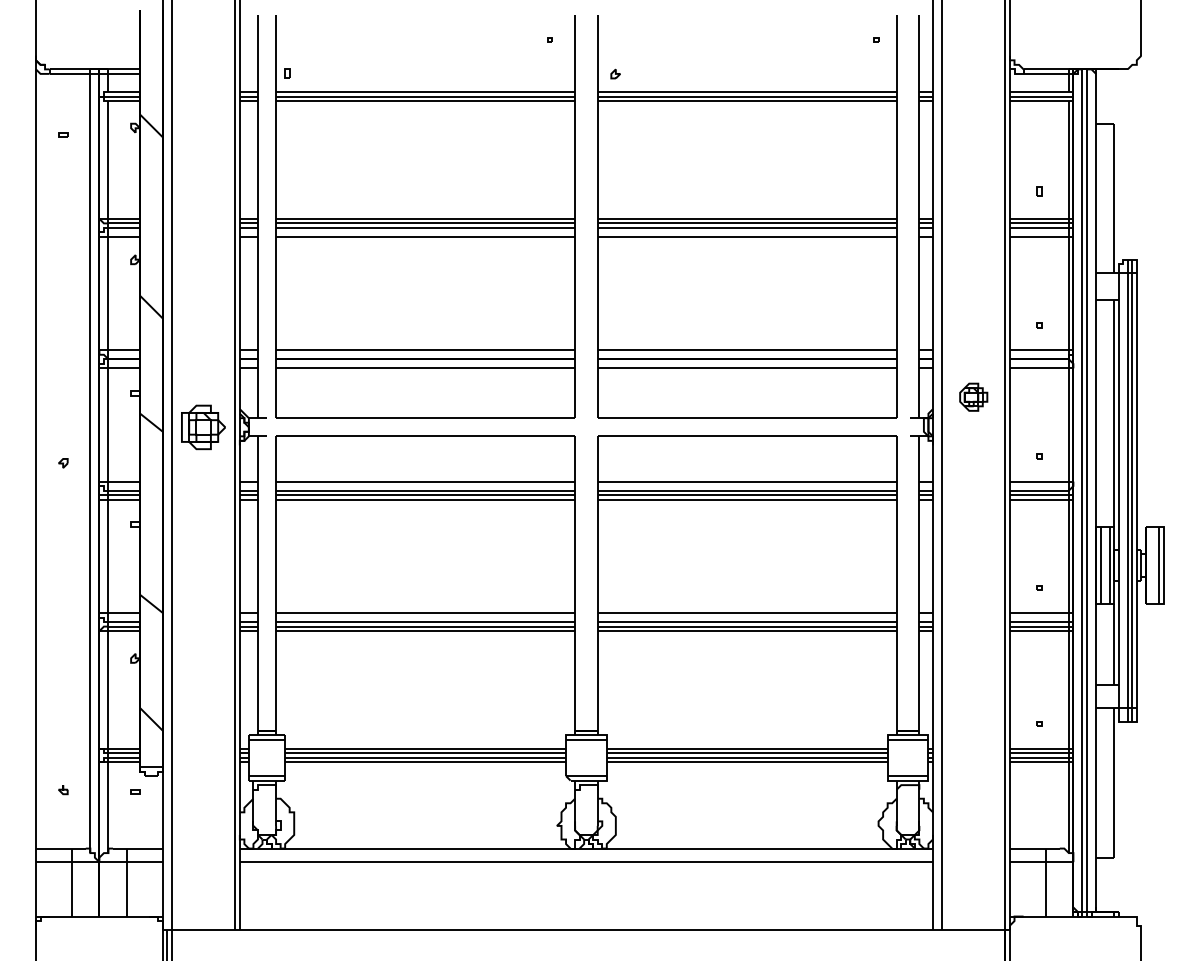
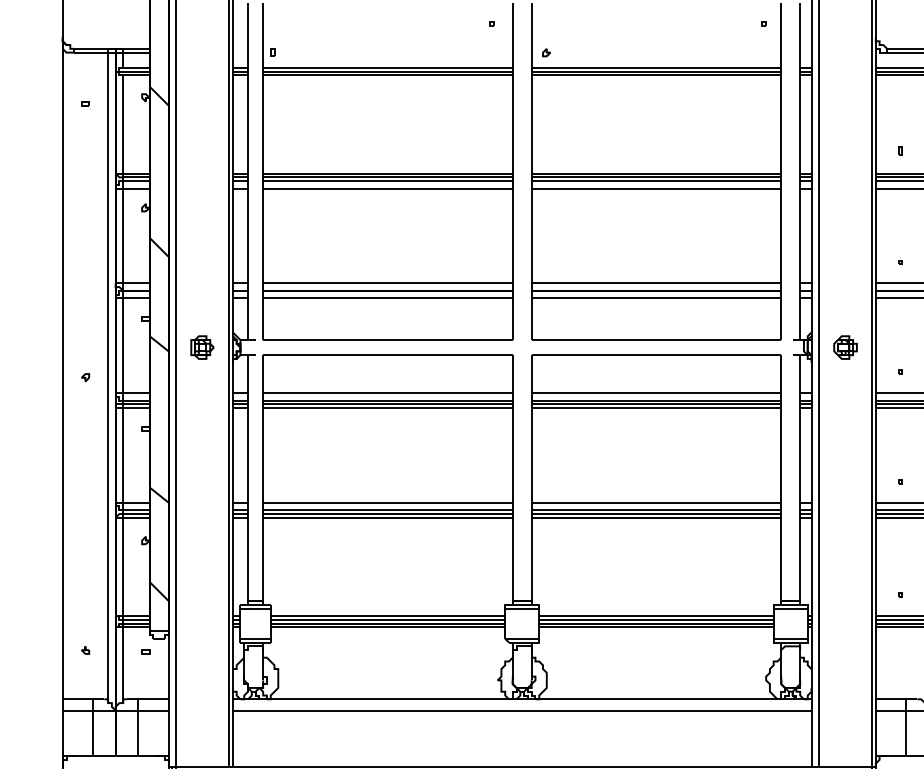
part: (973, 396) -> (845, 346), moved
part: (203, 426) -> (202, 346), size x0.62

